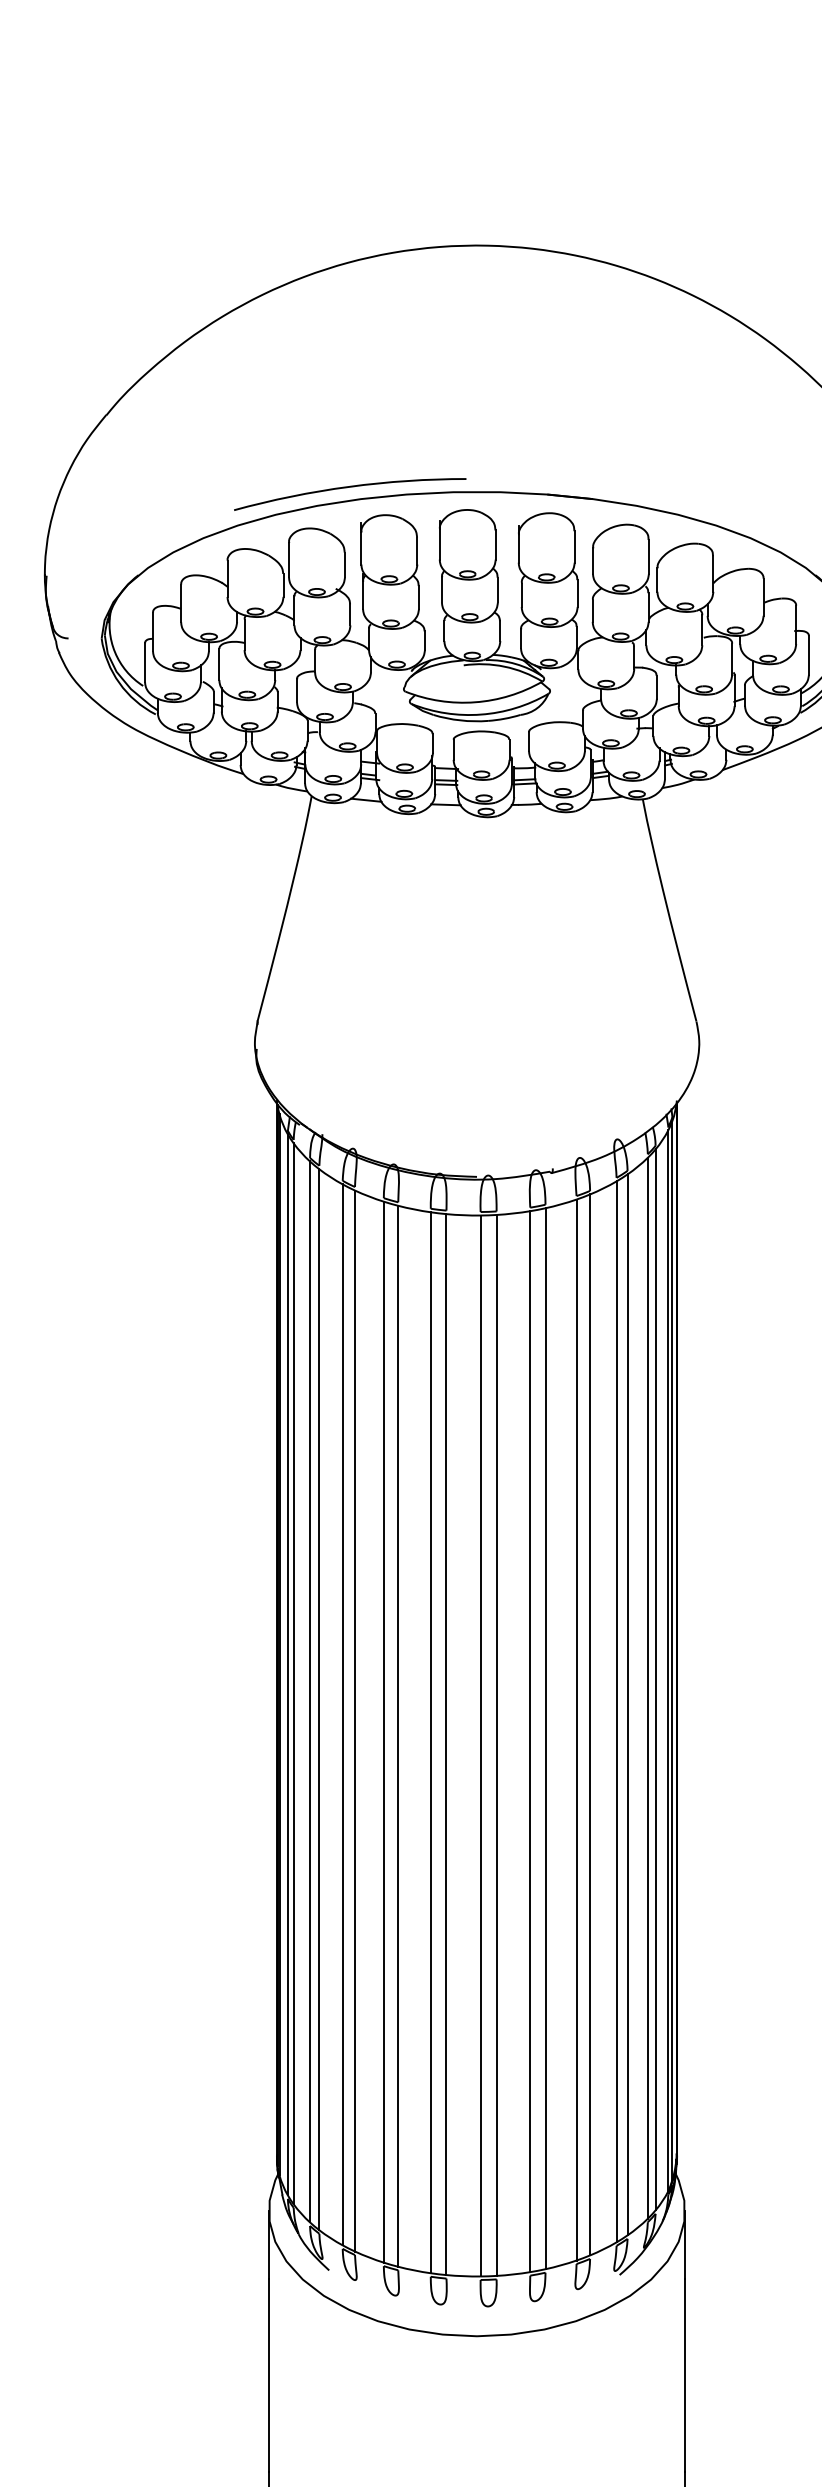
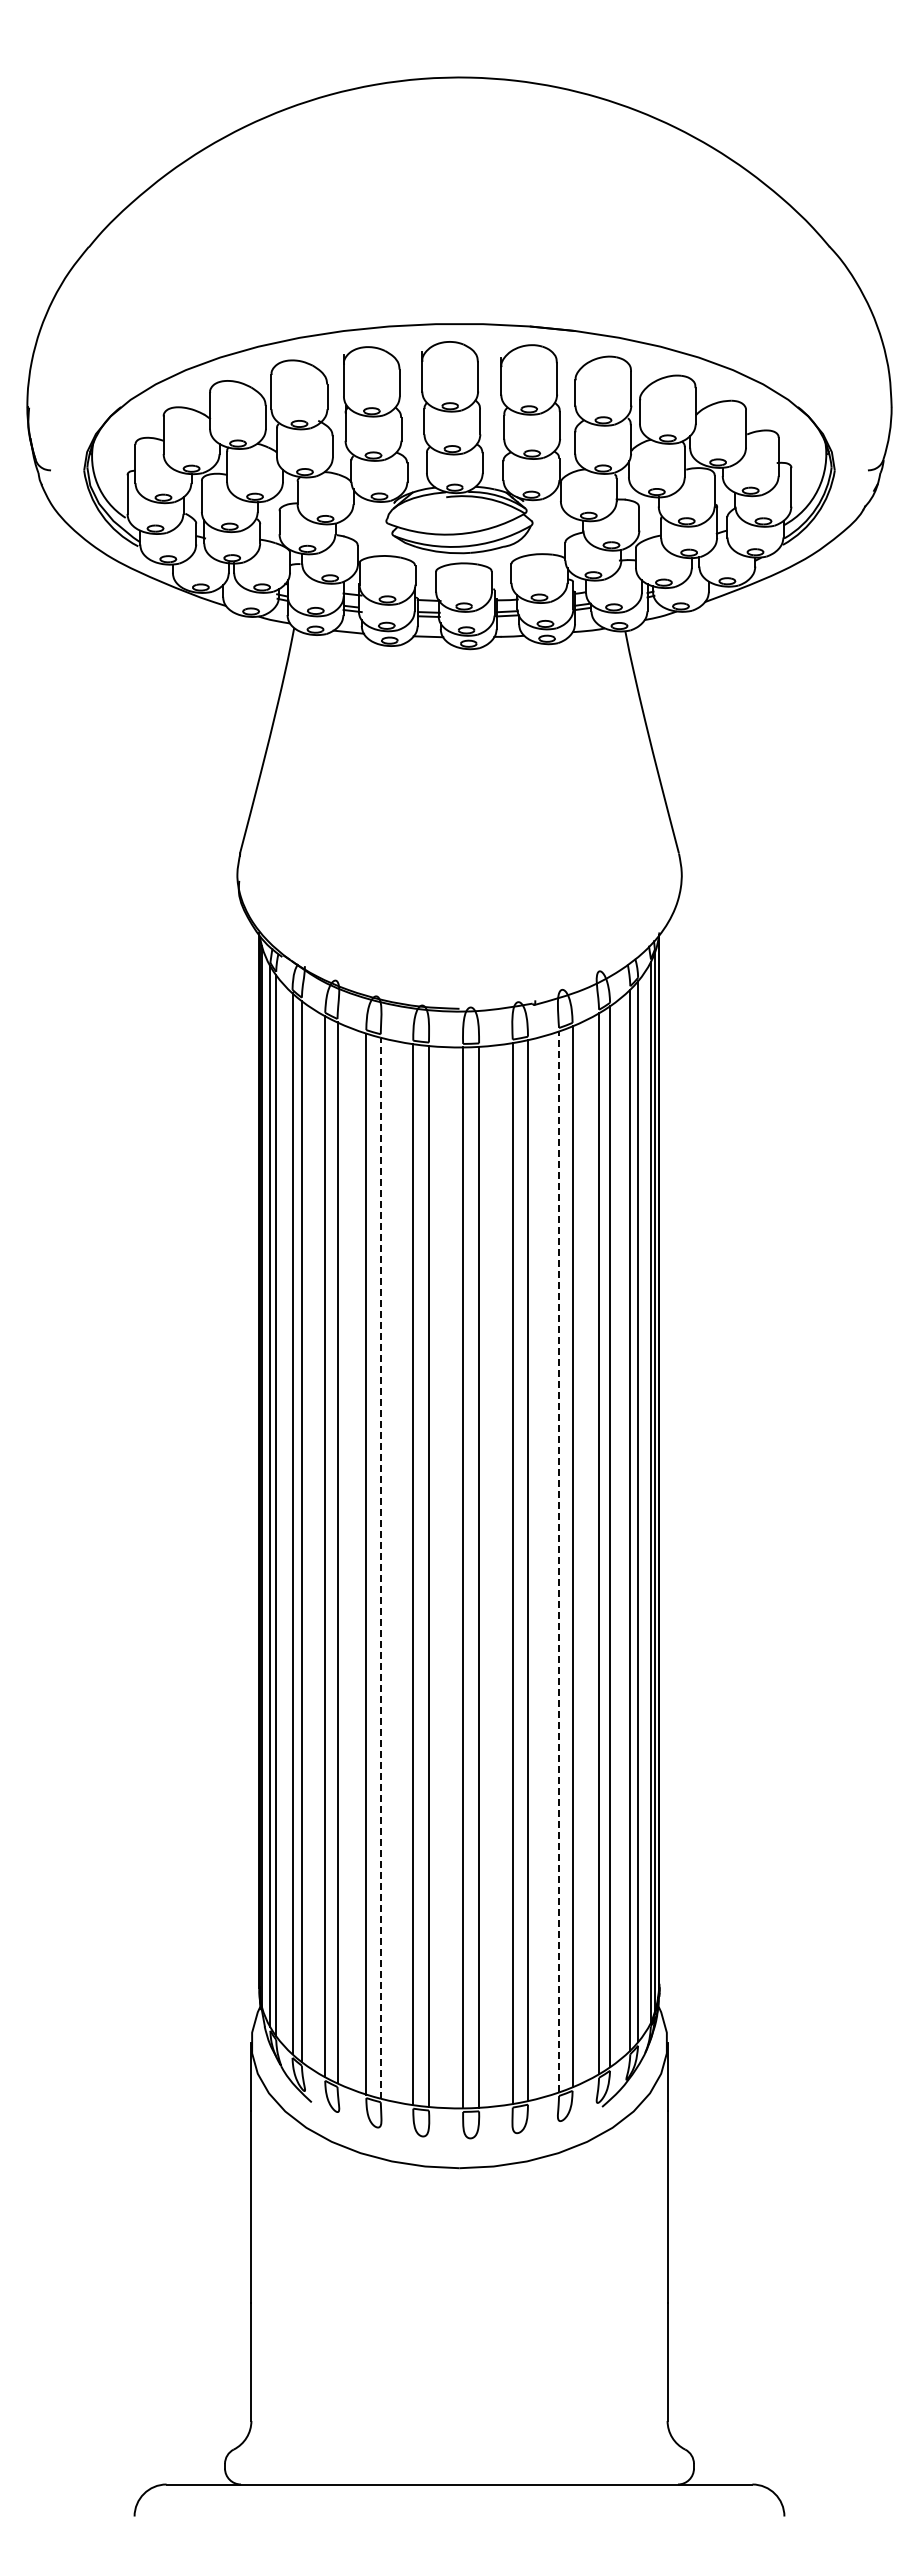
arc: (347, 488) -> (329, 320), removed
line: (577, 1729) -> (559, 1561), solid -> dashed
line: (398, 1735) -> (380, 1567), solid -> dashed

